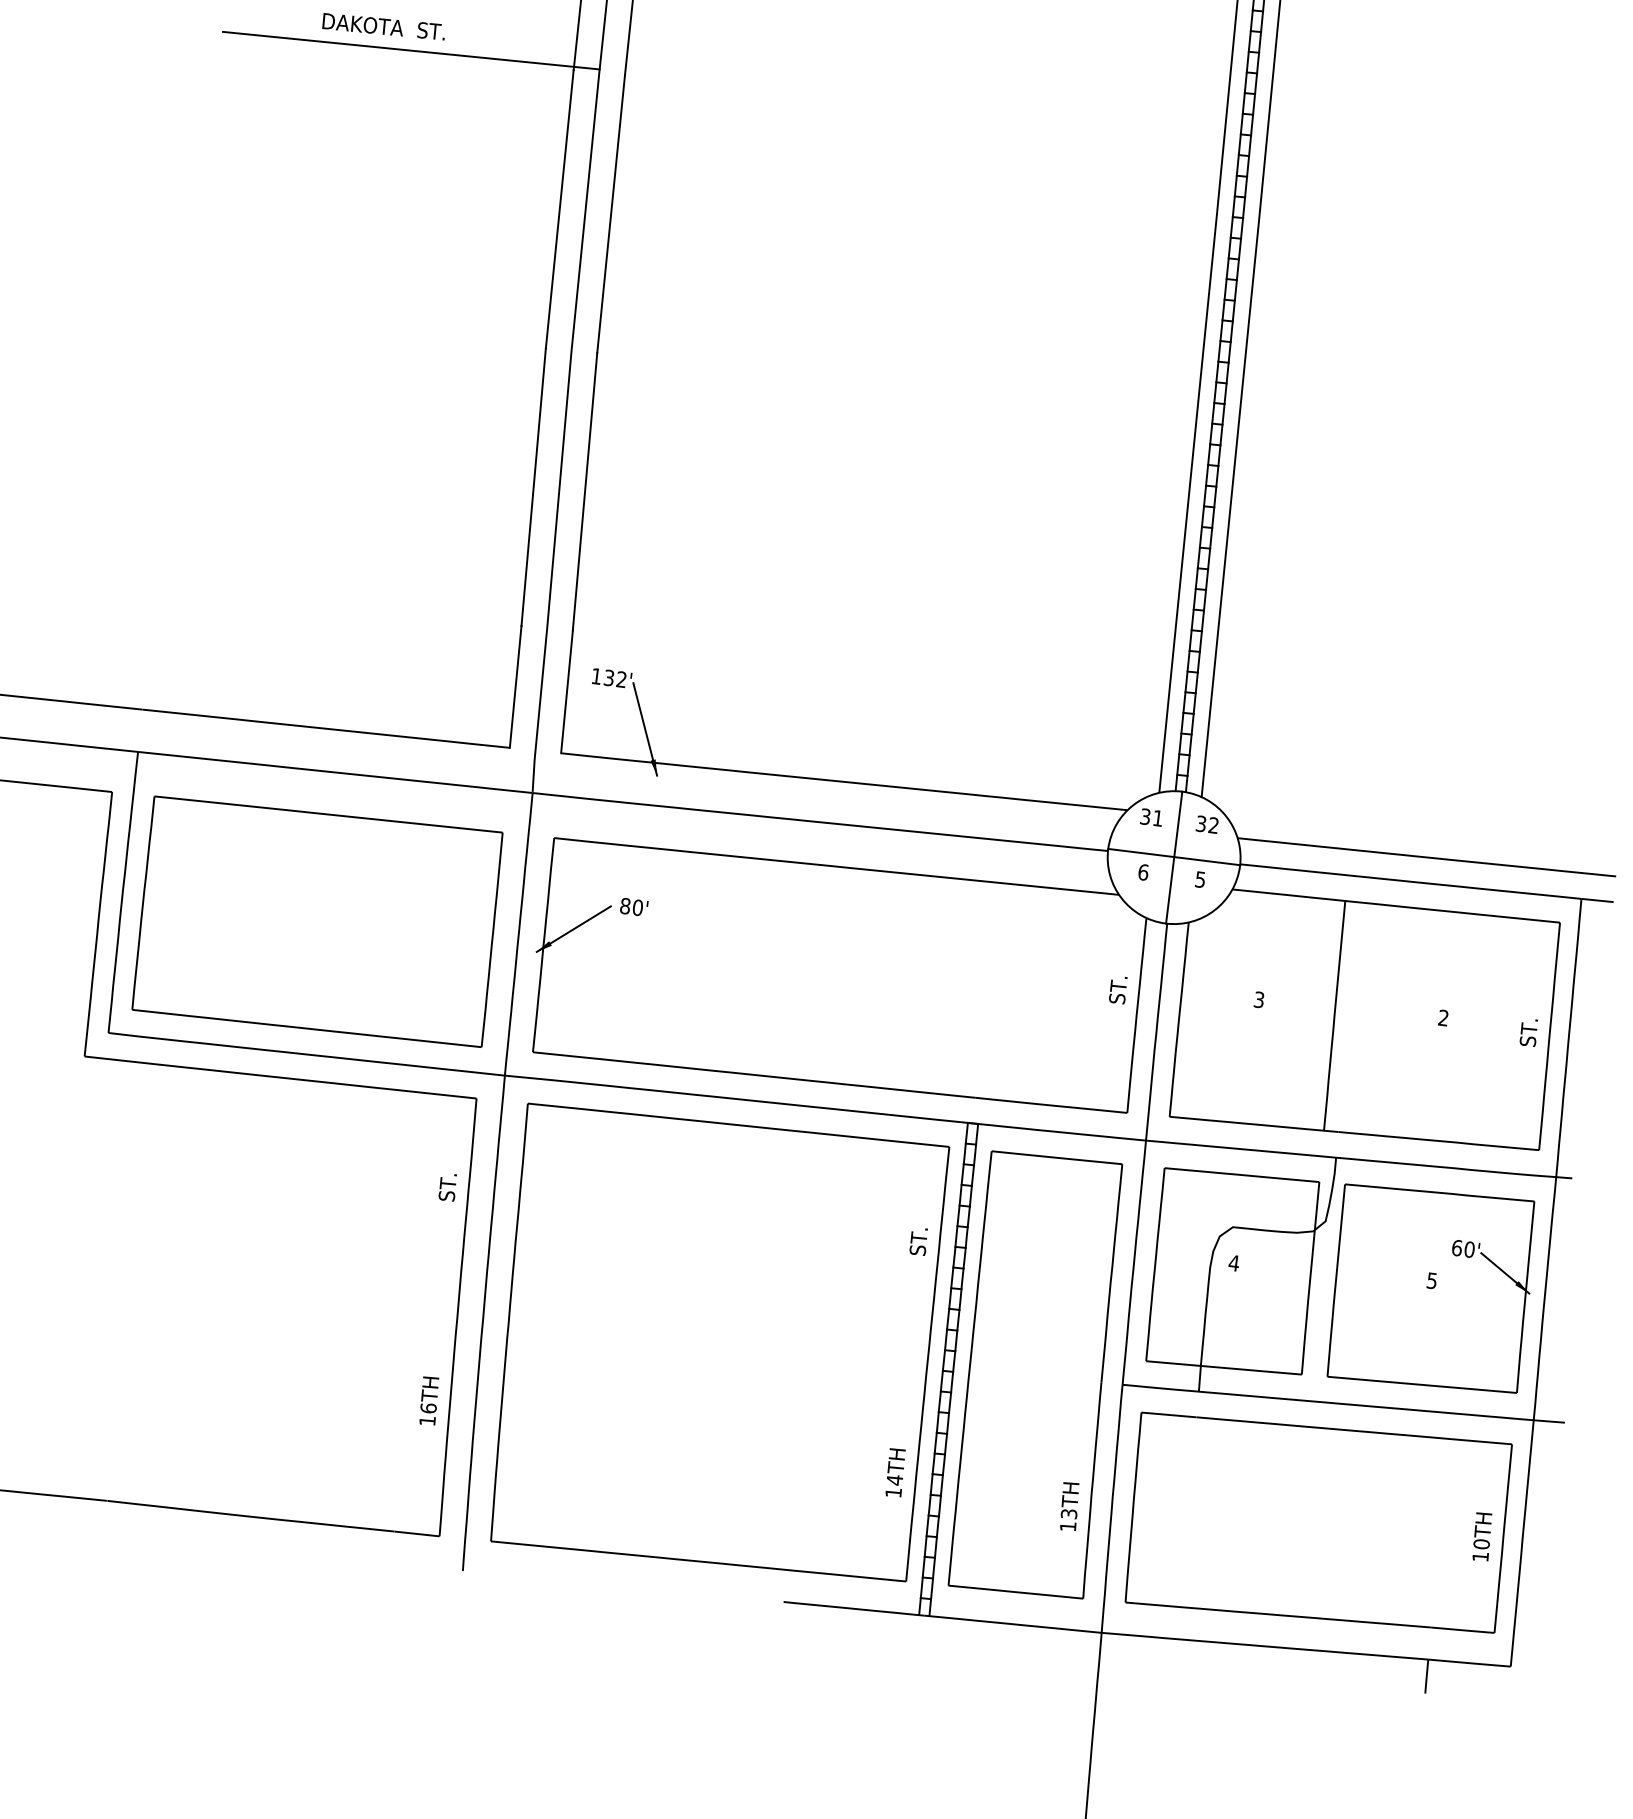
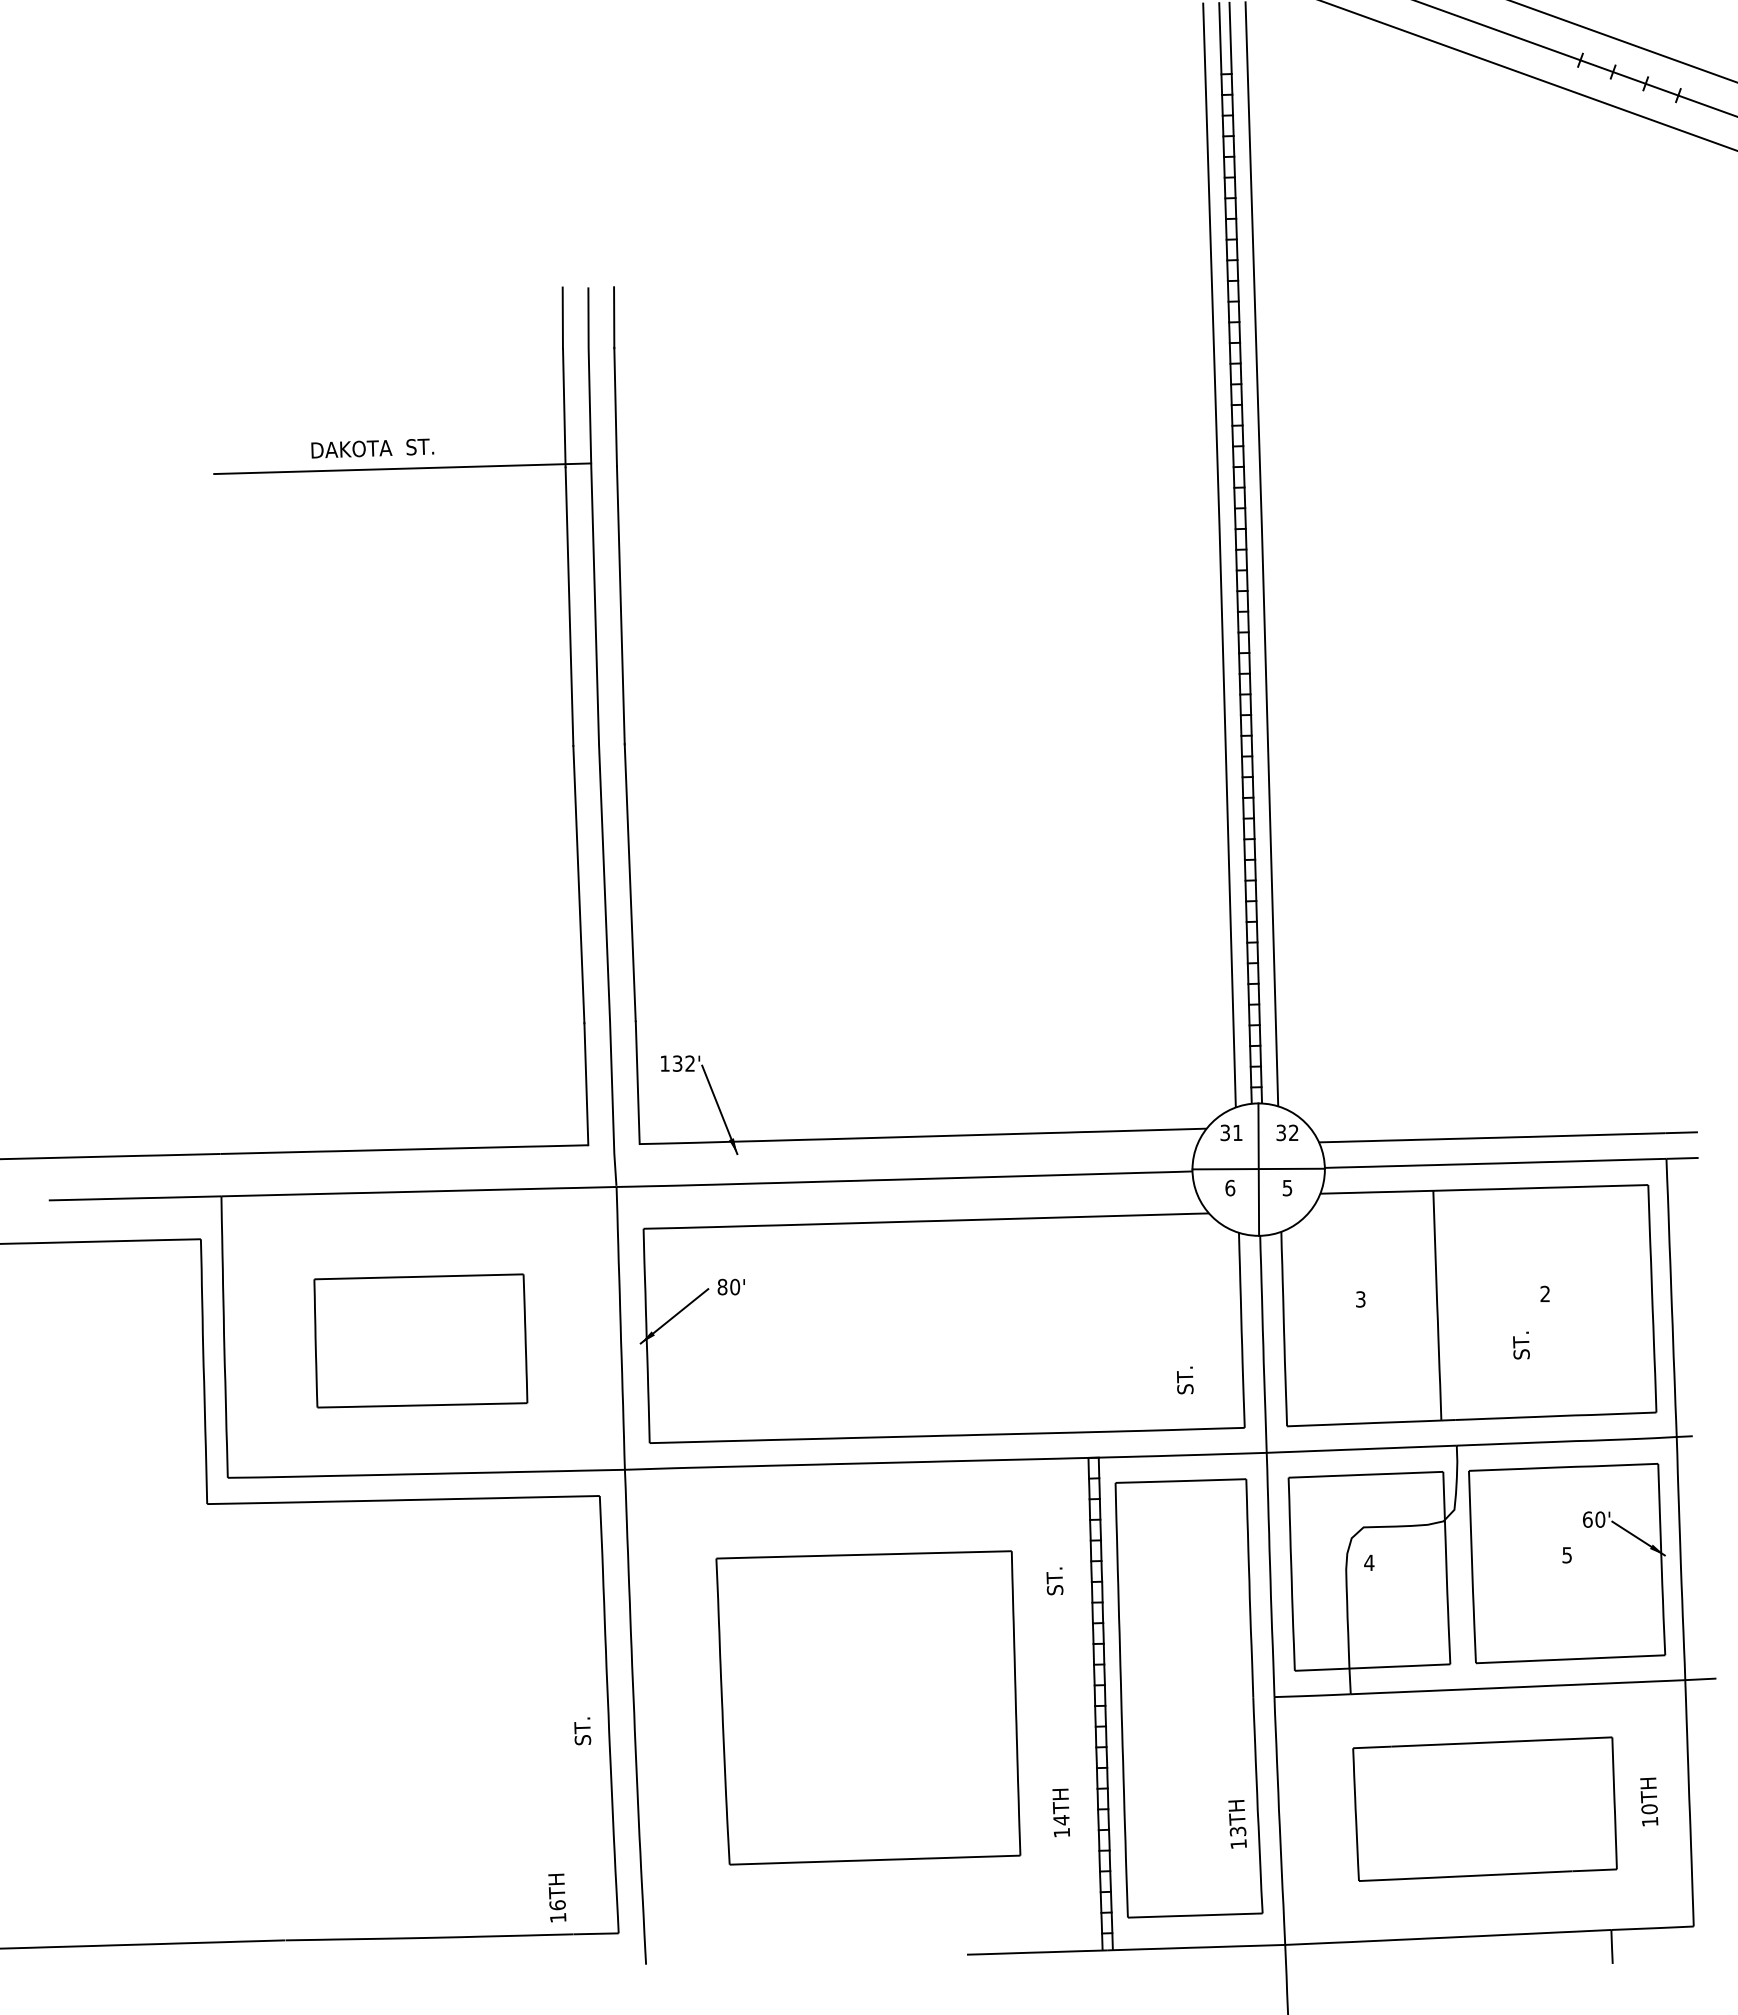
part: (317, 920) -> (420, 1340), size x0.6
text: (1118, 990) -> (1185, 1380), moved
text: (1528, 1032) -> (1521, 1345), moved
text: (447, 1187) -> (582, 1731), moved
part: (717, 1343) -> (868, 1707), size x0.7
text: (429, 1400) -> (557, 1897), moved
part: (1317, 1522) -> (1484, 1808), size x0.7

